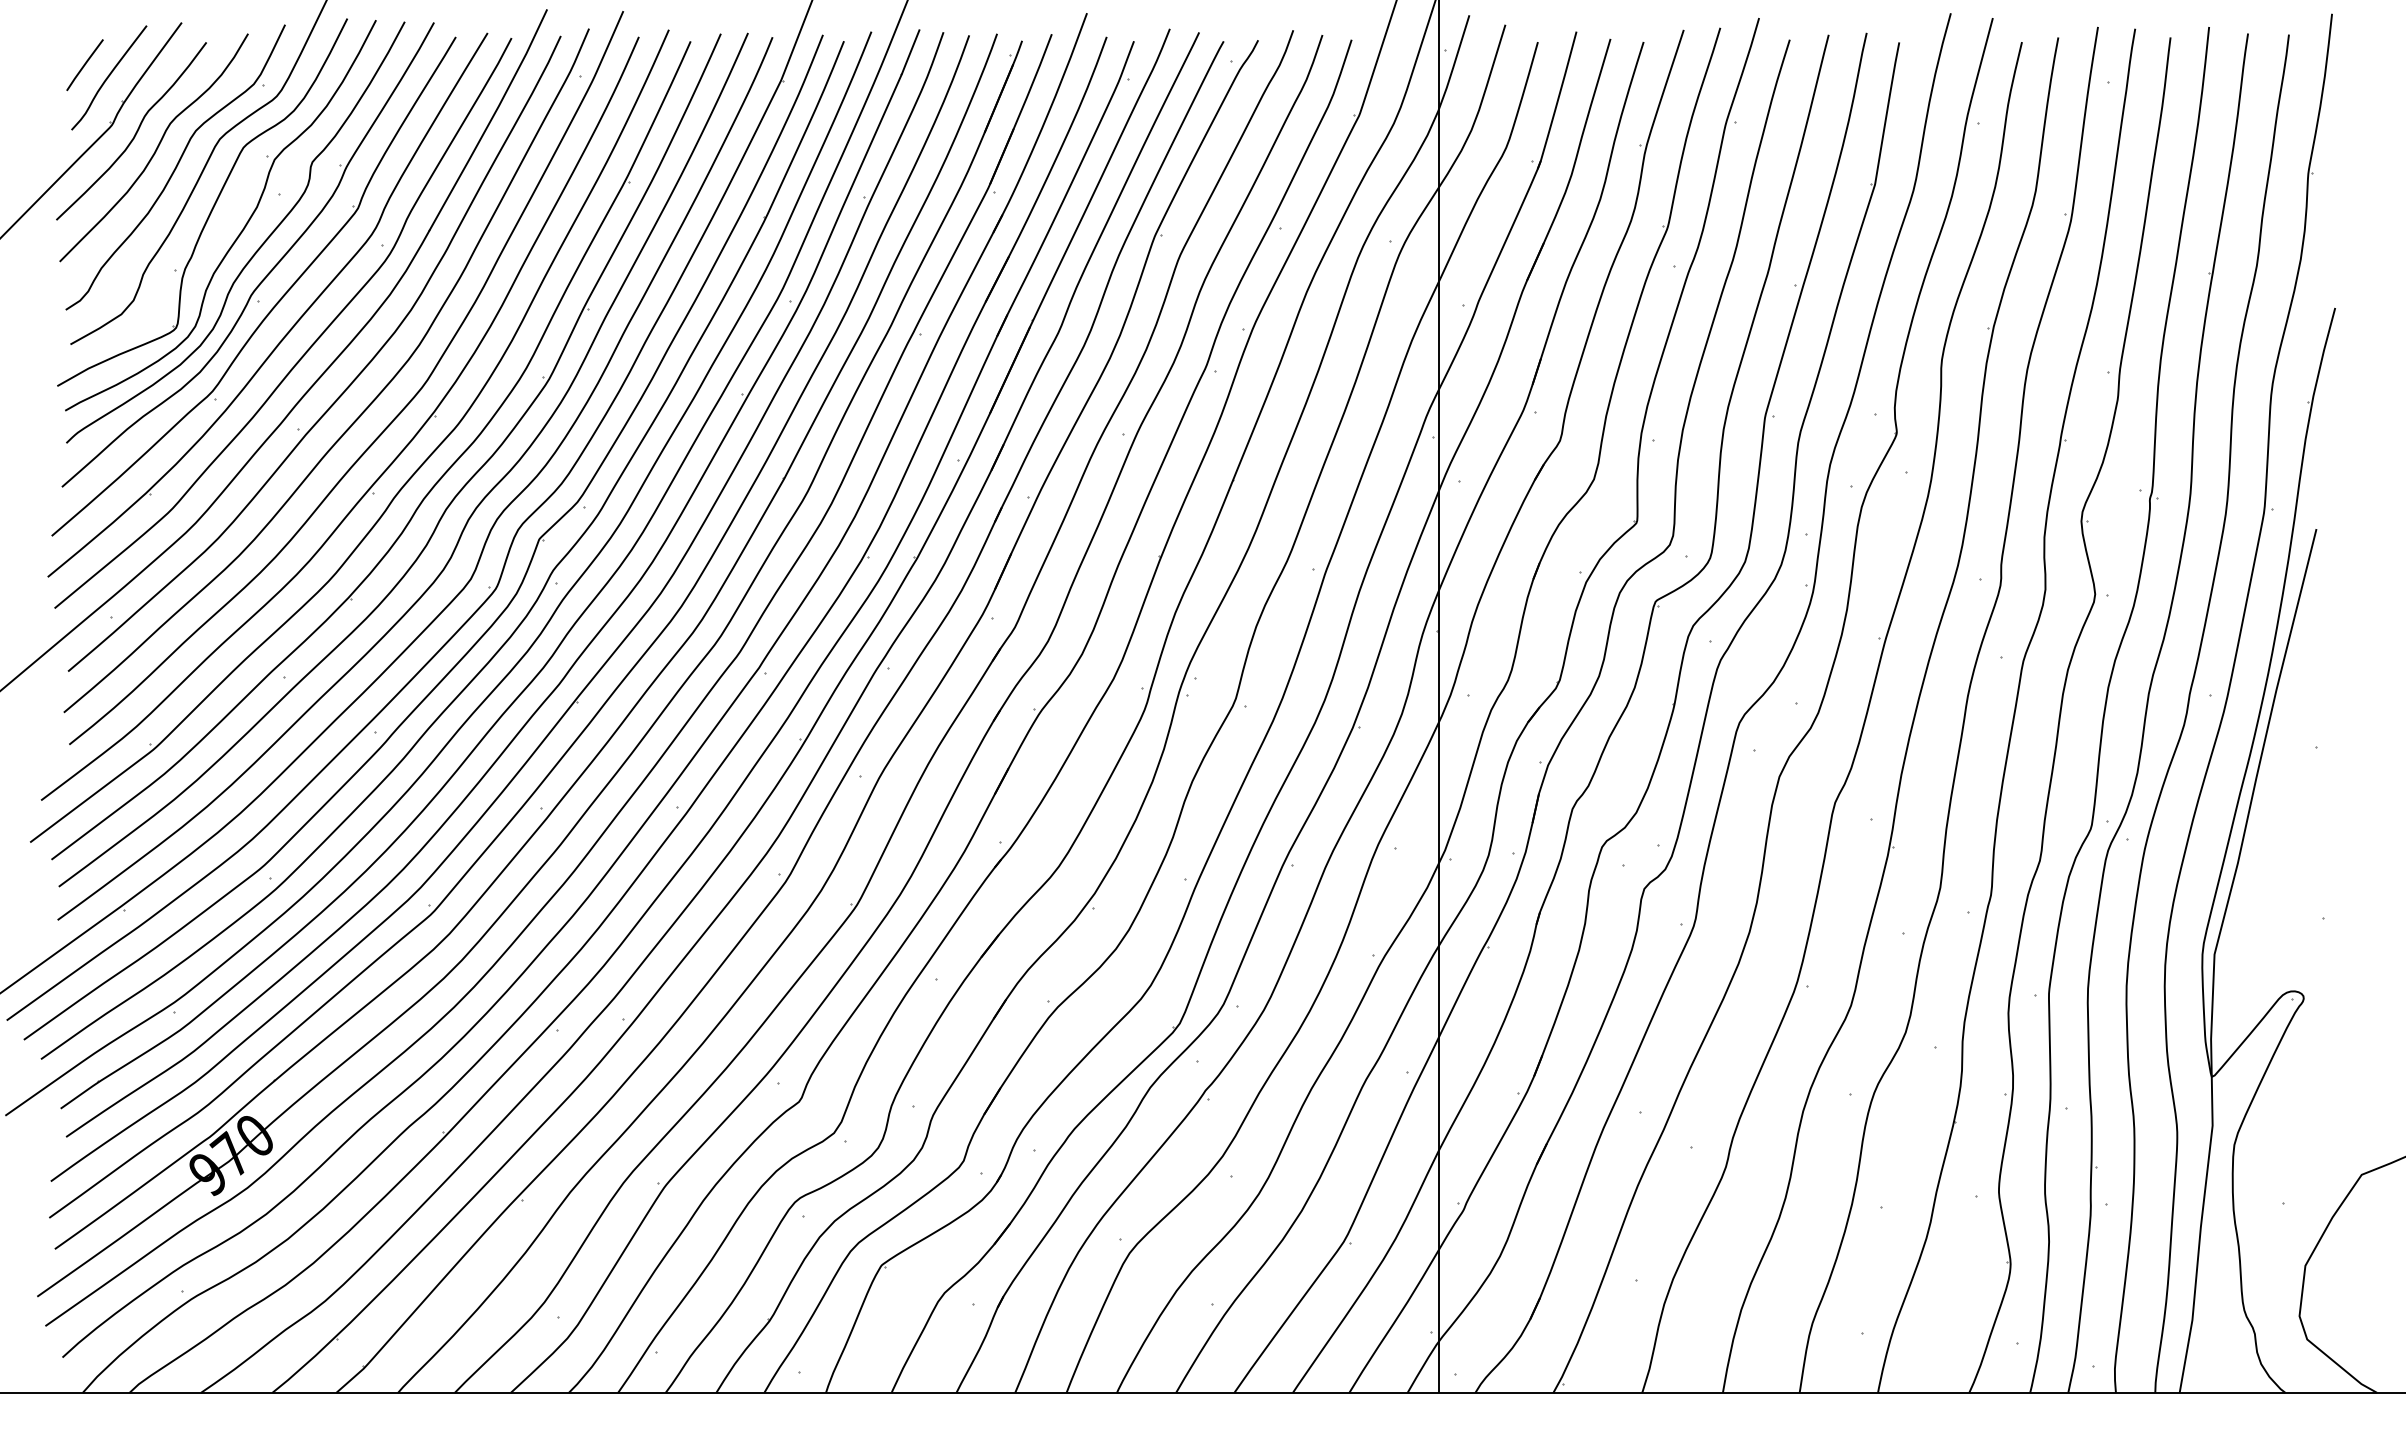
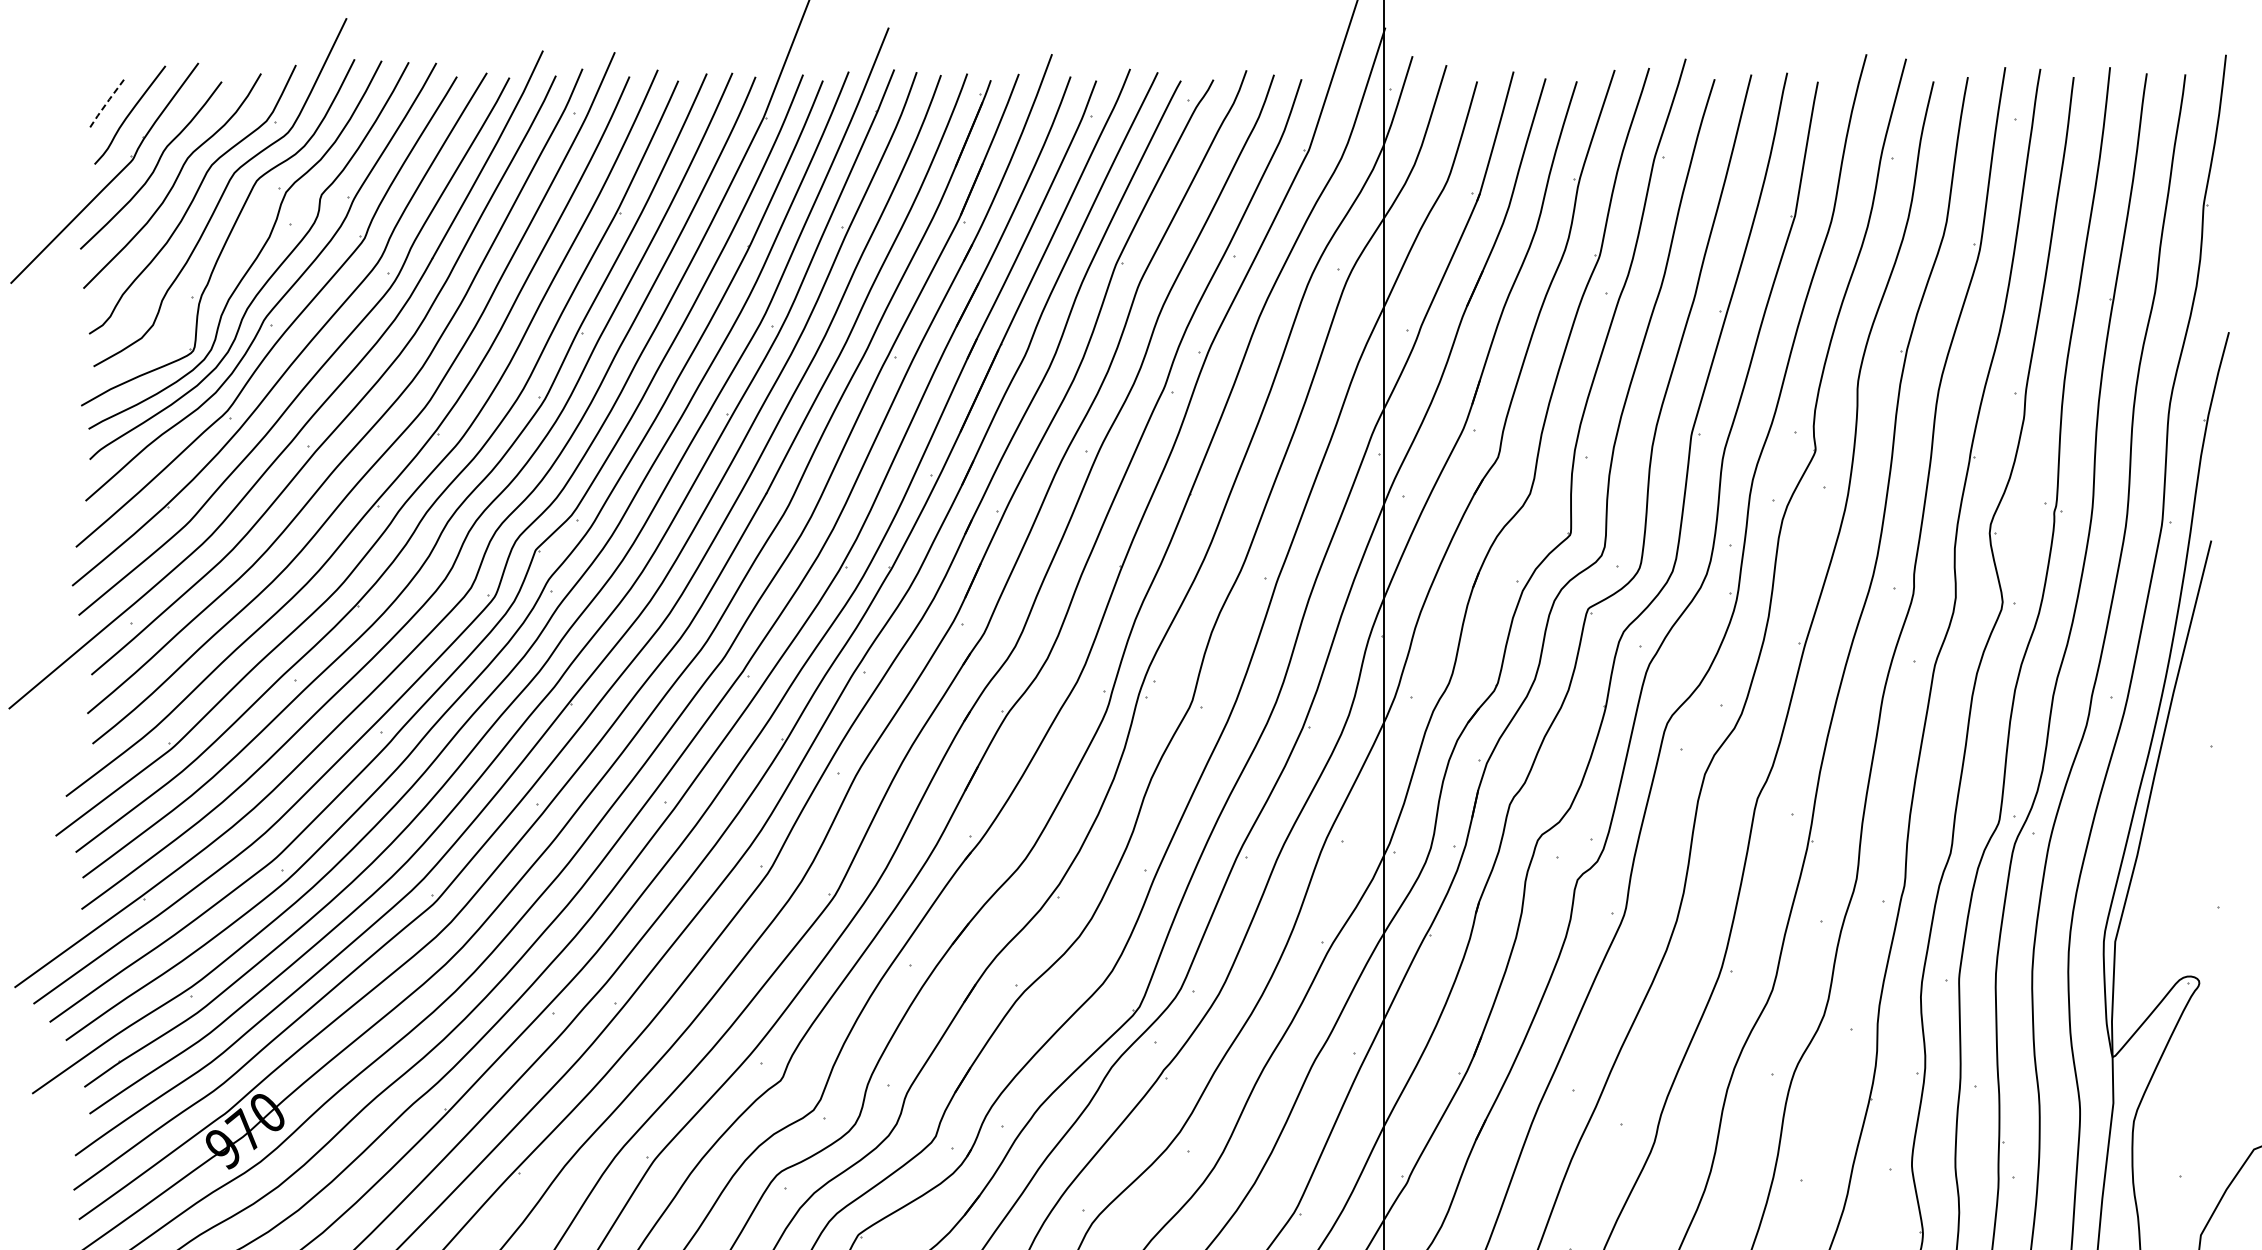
line: (84, 65) -> (106, 103), solid -> dashed

